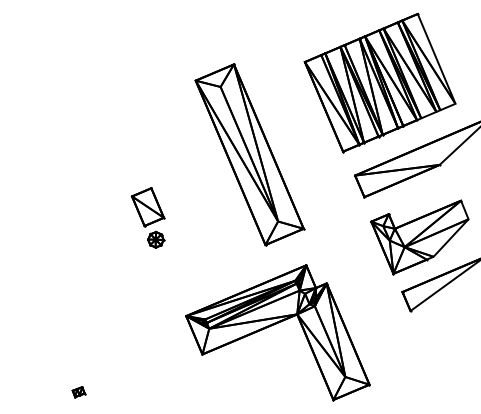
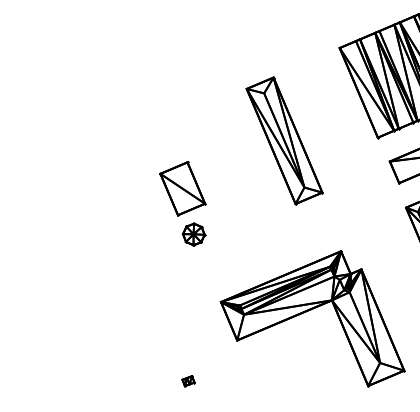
part: (249, 154) -> (284, 140), size x0.7
part: (147, 217) -> (182, 203), size x1.4
part: (78, 392) -> (188, 381), moved

